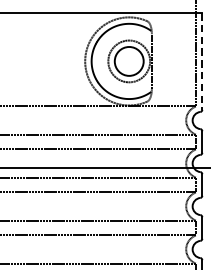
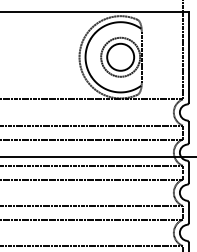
line: (201, 61) -> (188, 57), dashed -> solid

